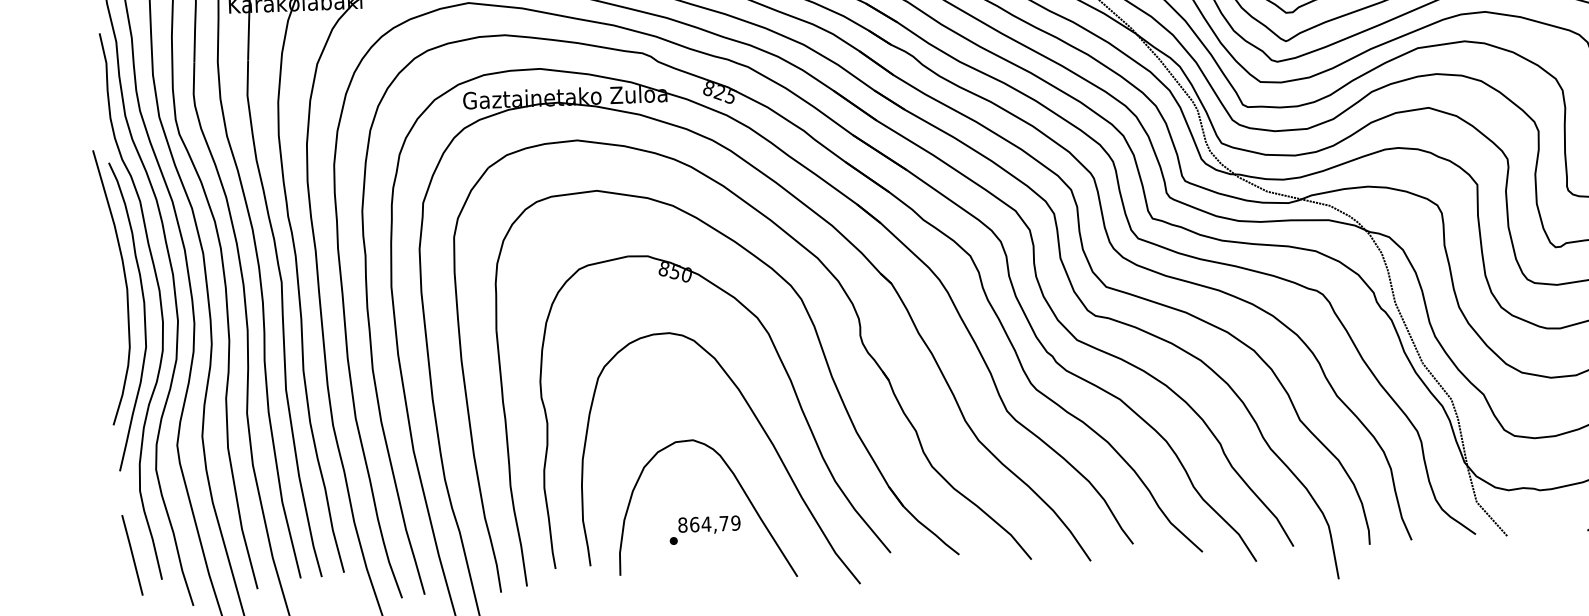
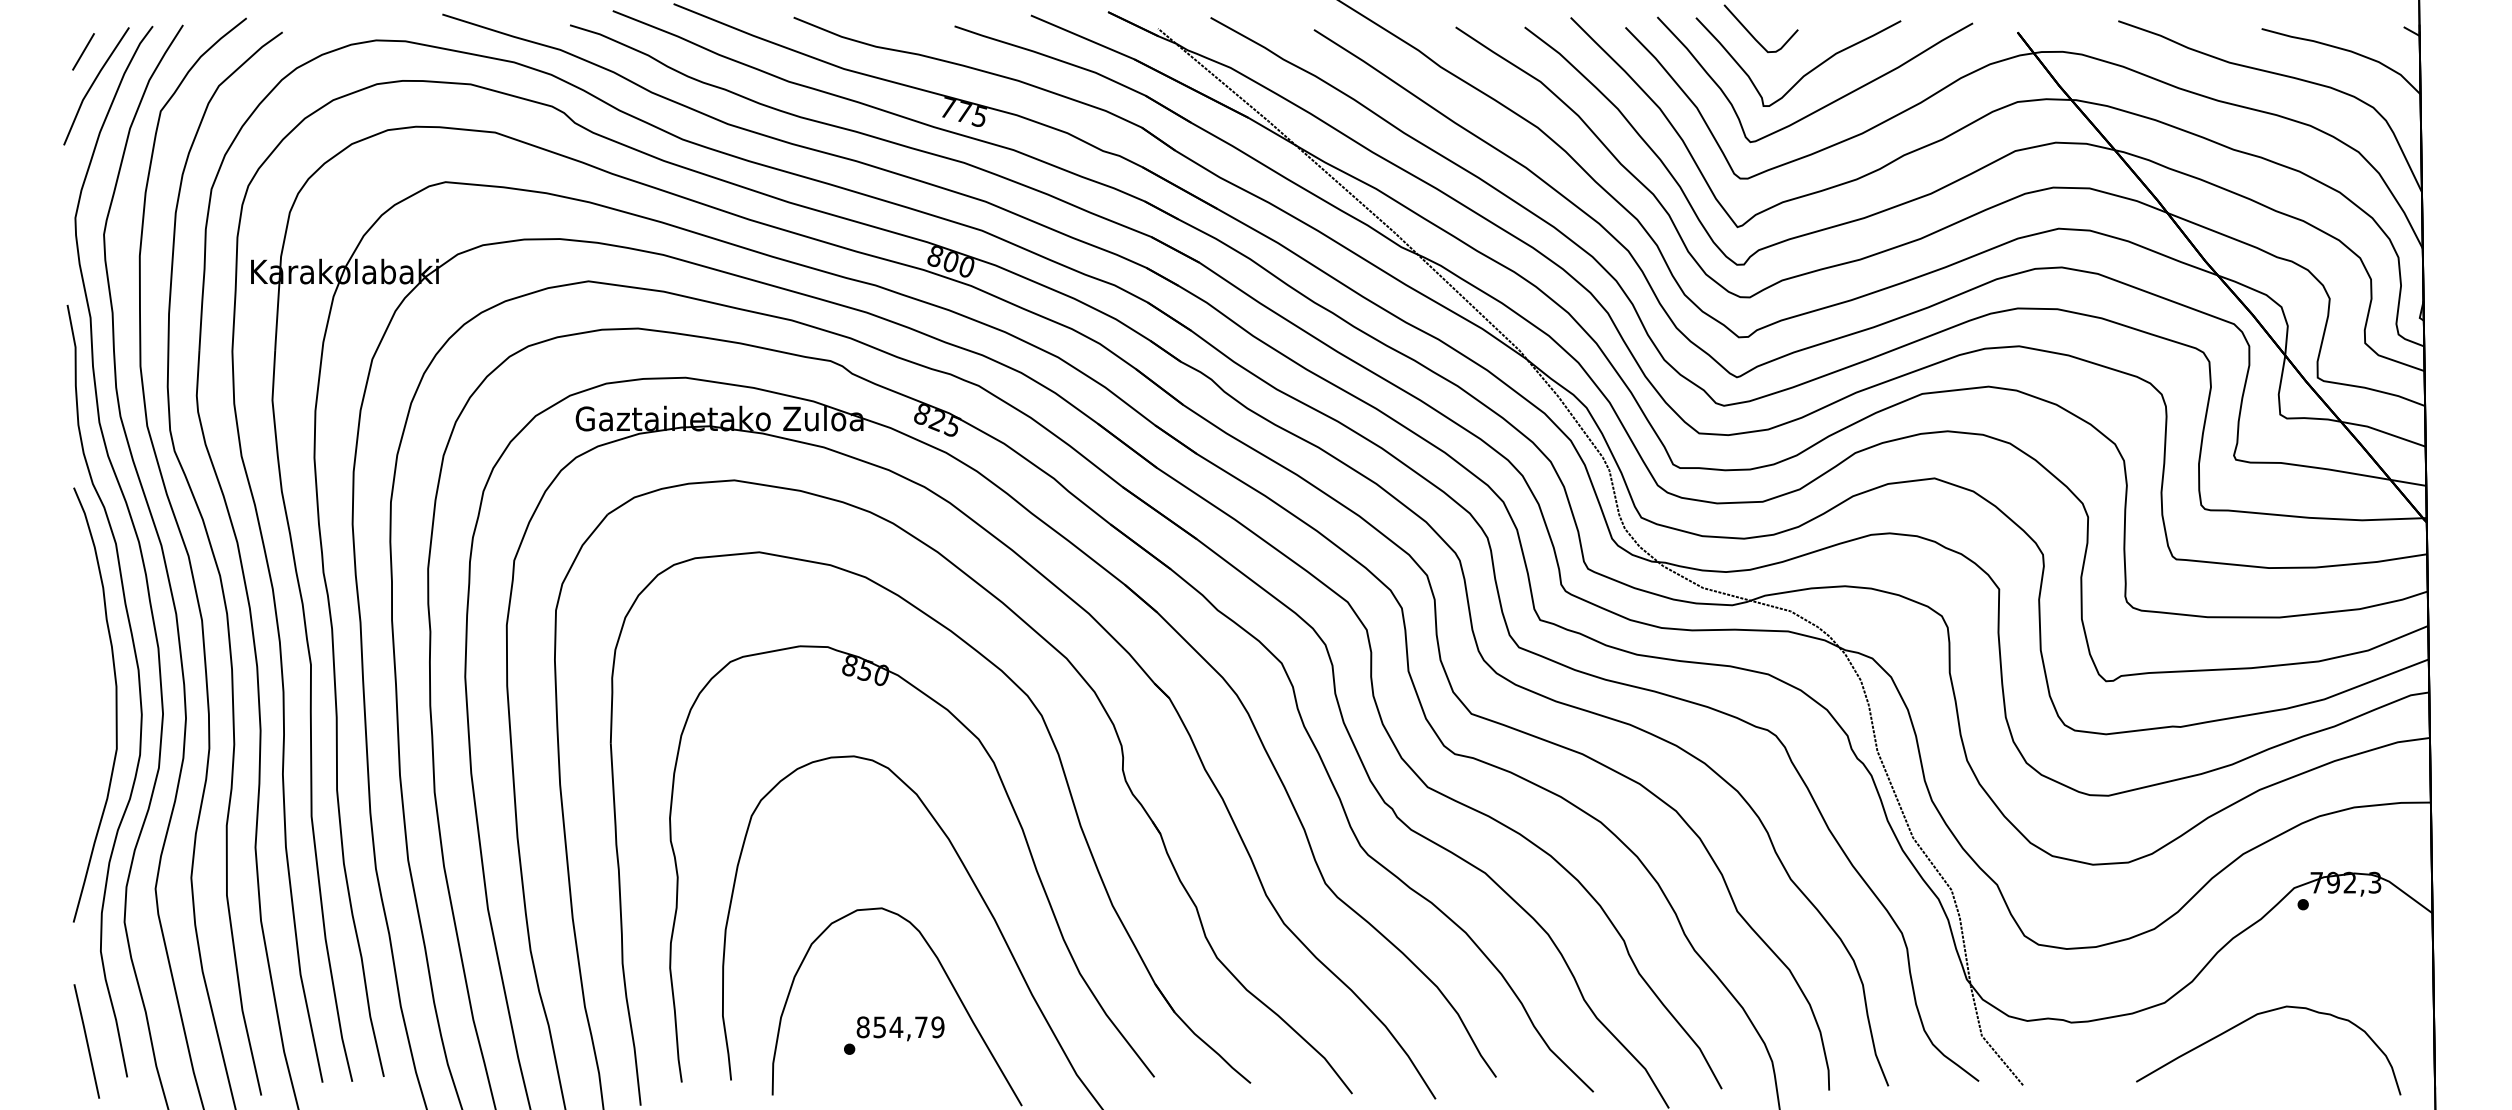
curve: (125, 287) -> (91, 663), removed
text: (694, 524) -> (879, 1027), 864,79 -> 854,79

